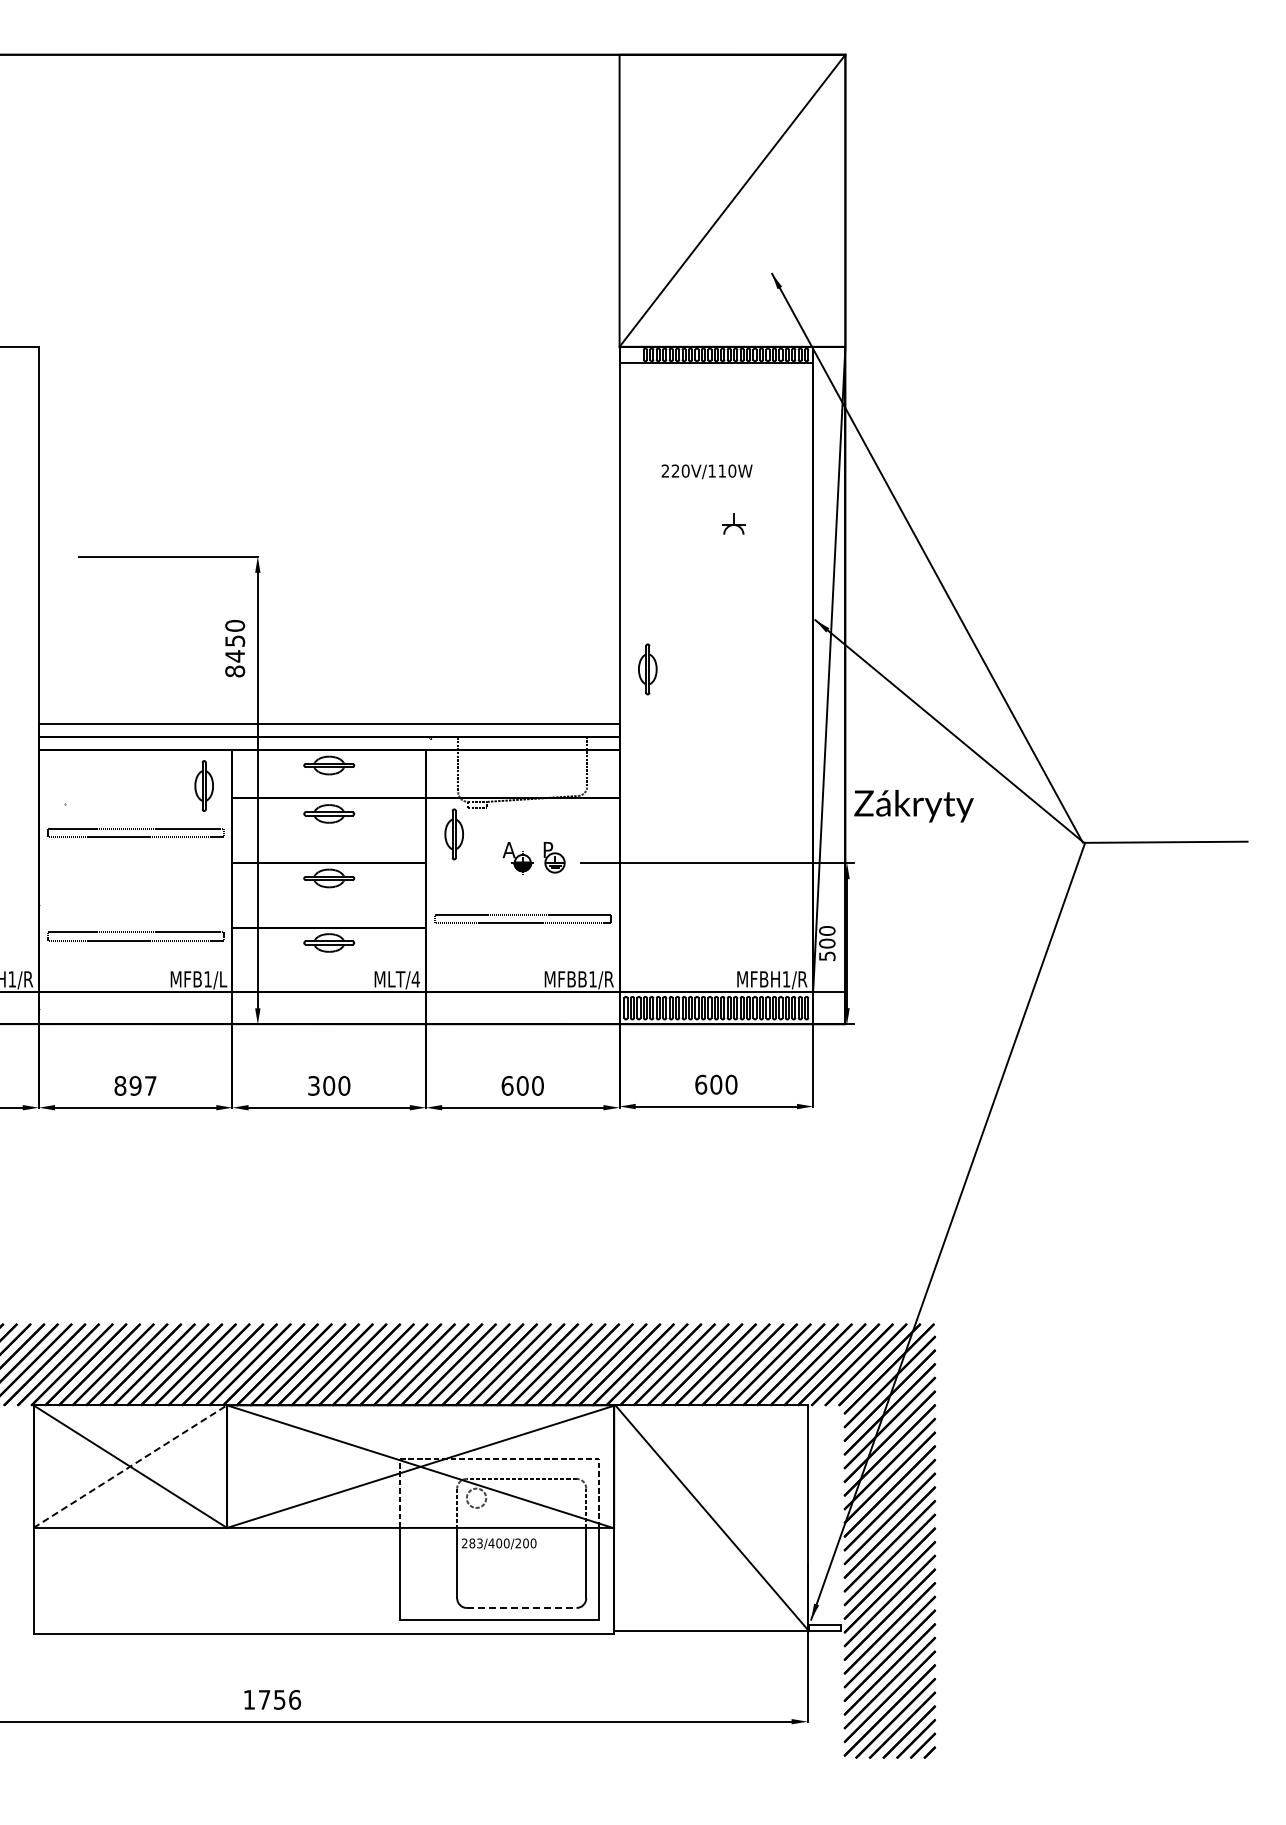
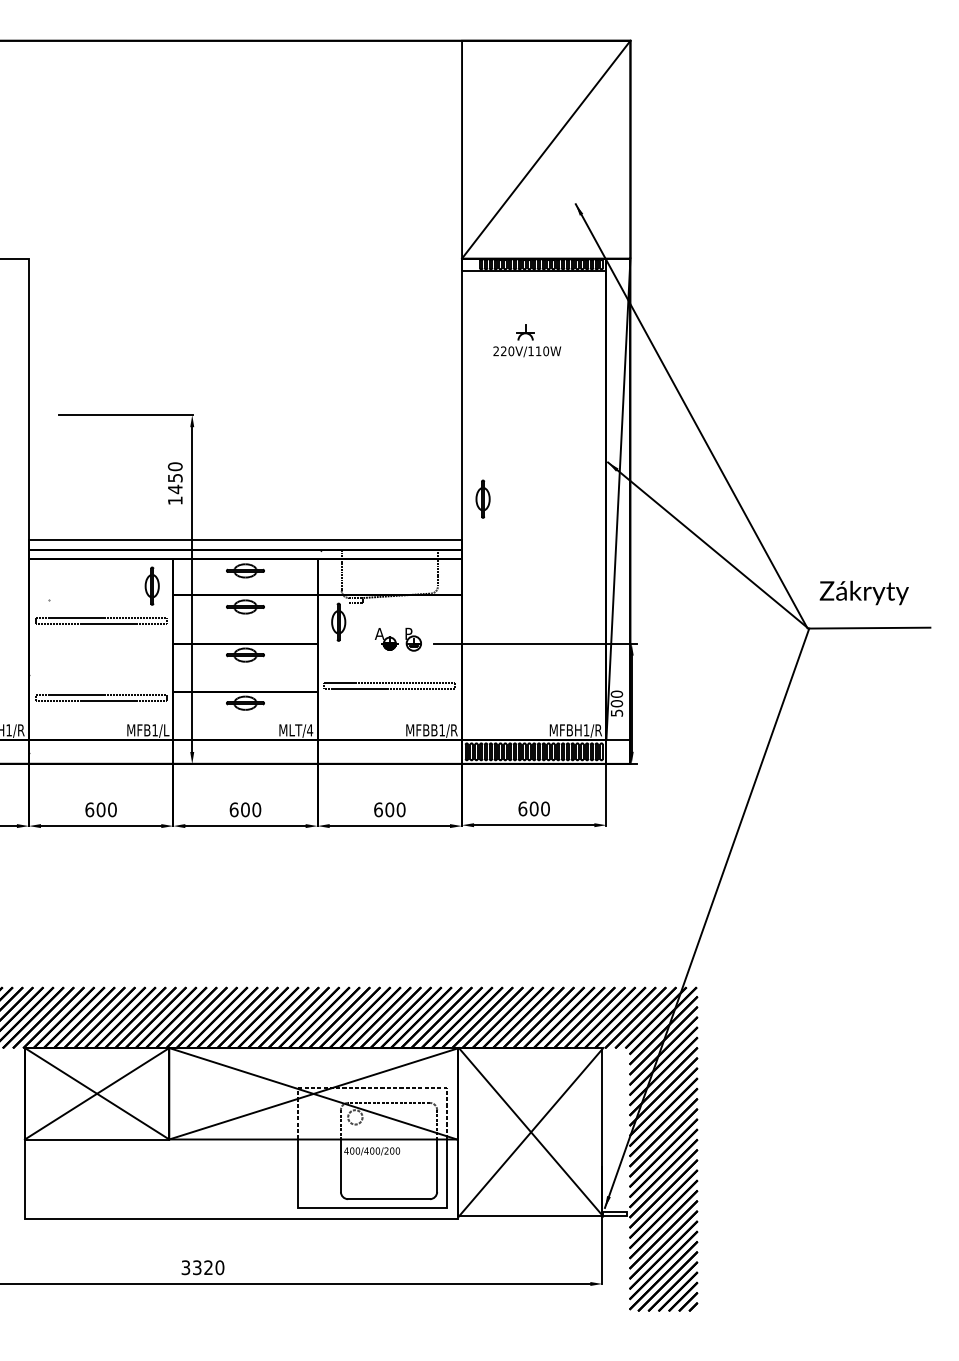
part: (733, 523) -> (525, 332), moved
text: (235, 671) -> (175, 500), 8450 -> 1450
text: (913, 805) -> (863, 592), moved
text: (135, 1085) -> (101, 809), 897 -> 600
text: (314, 1085) -> (234, 809), 300 -> 600
line: (130, 1466) -> (97, 1093), dashed -> solid
line: (712, 1518) -> (531, 1132), added
text: (471, 1543) -> (351, 1151), 283/400/200 -> 400/400/200
line: (521, 1607) -> (388, 1198), dashed -> solid
text: (272, 1699) -> (203, 1267), 1756 -> 3320

